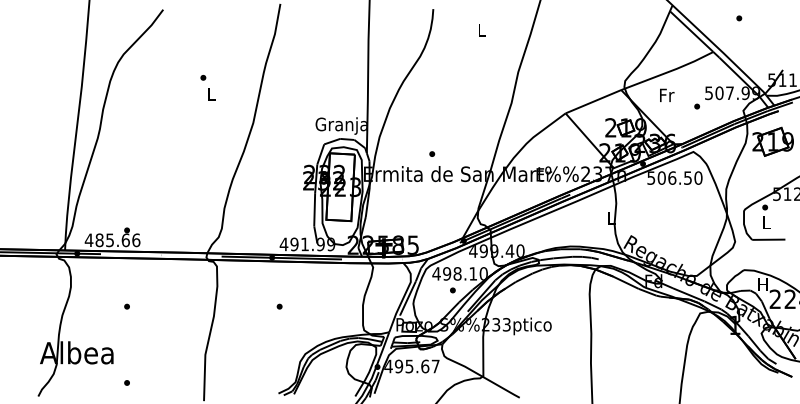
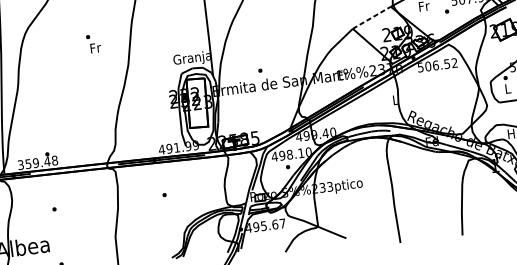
text: (211, 93) -> (95, 47), L -> Fr
line: (593, 101) -> (371, 17), solid -> dashed
text: (698, 177) -> (454, 62), 506.50 -> 506.52
text: (112, 240) -> (37, 163), 485.66 -> 359.48

